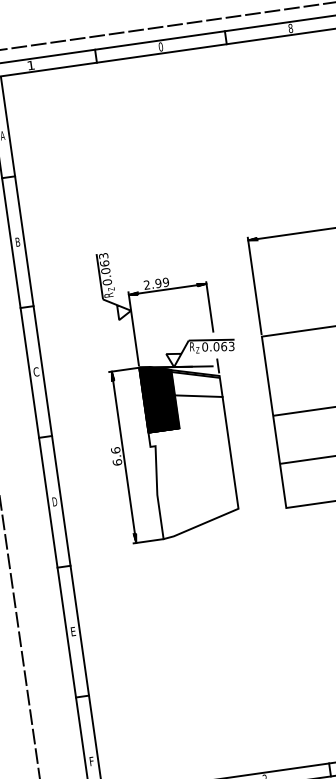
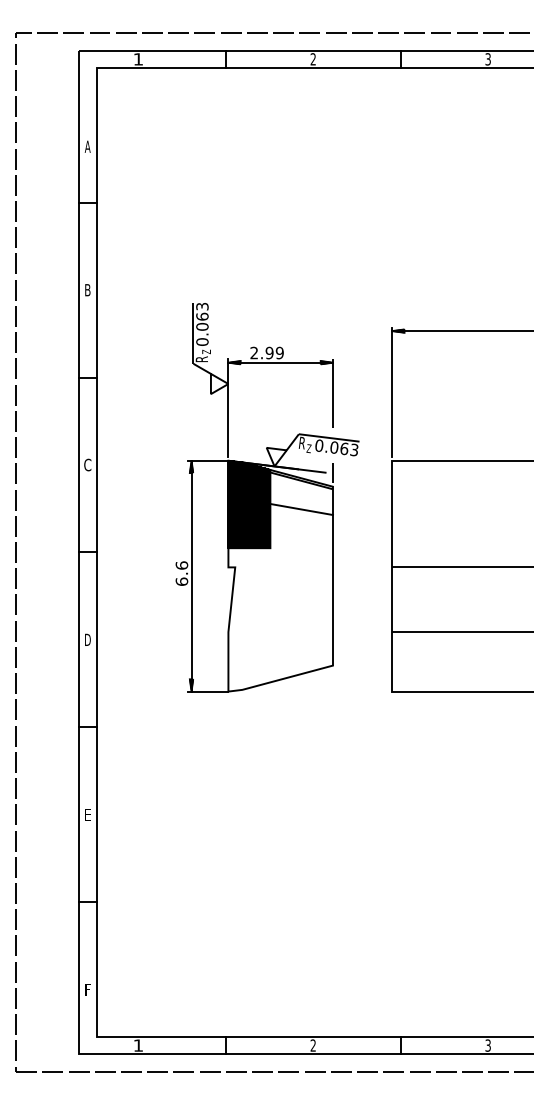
text: (290, 28) -> (487, 59), 8 -> 3
text: (161, 47) -> (313, 59), 0 -> 2
part: (172, 390) -> (267, 497), moved

